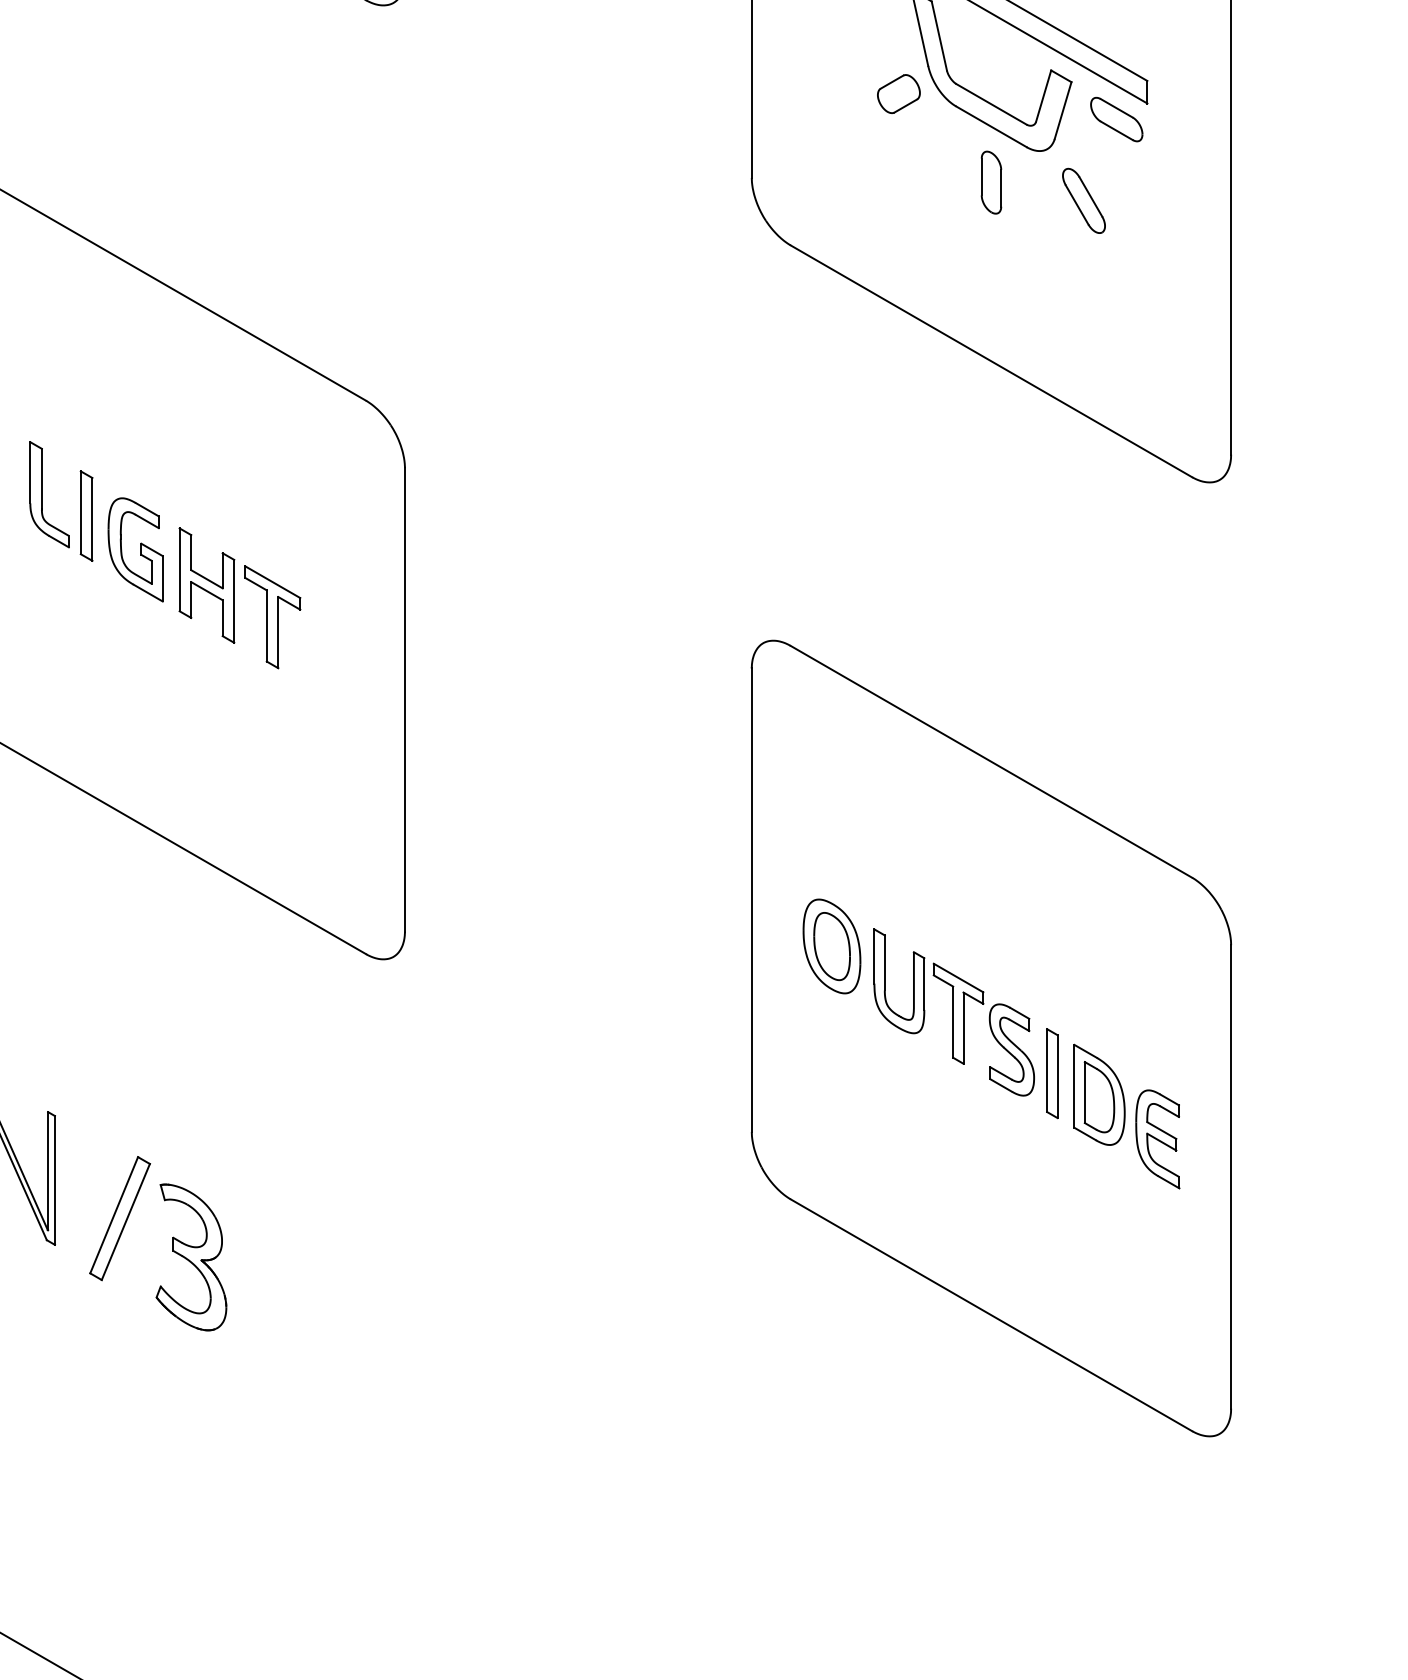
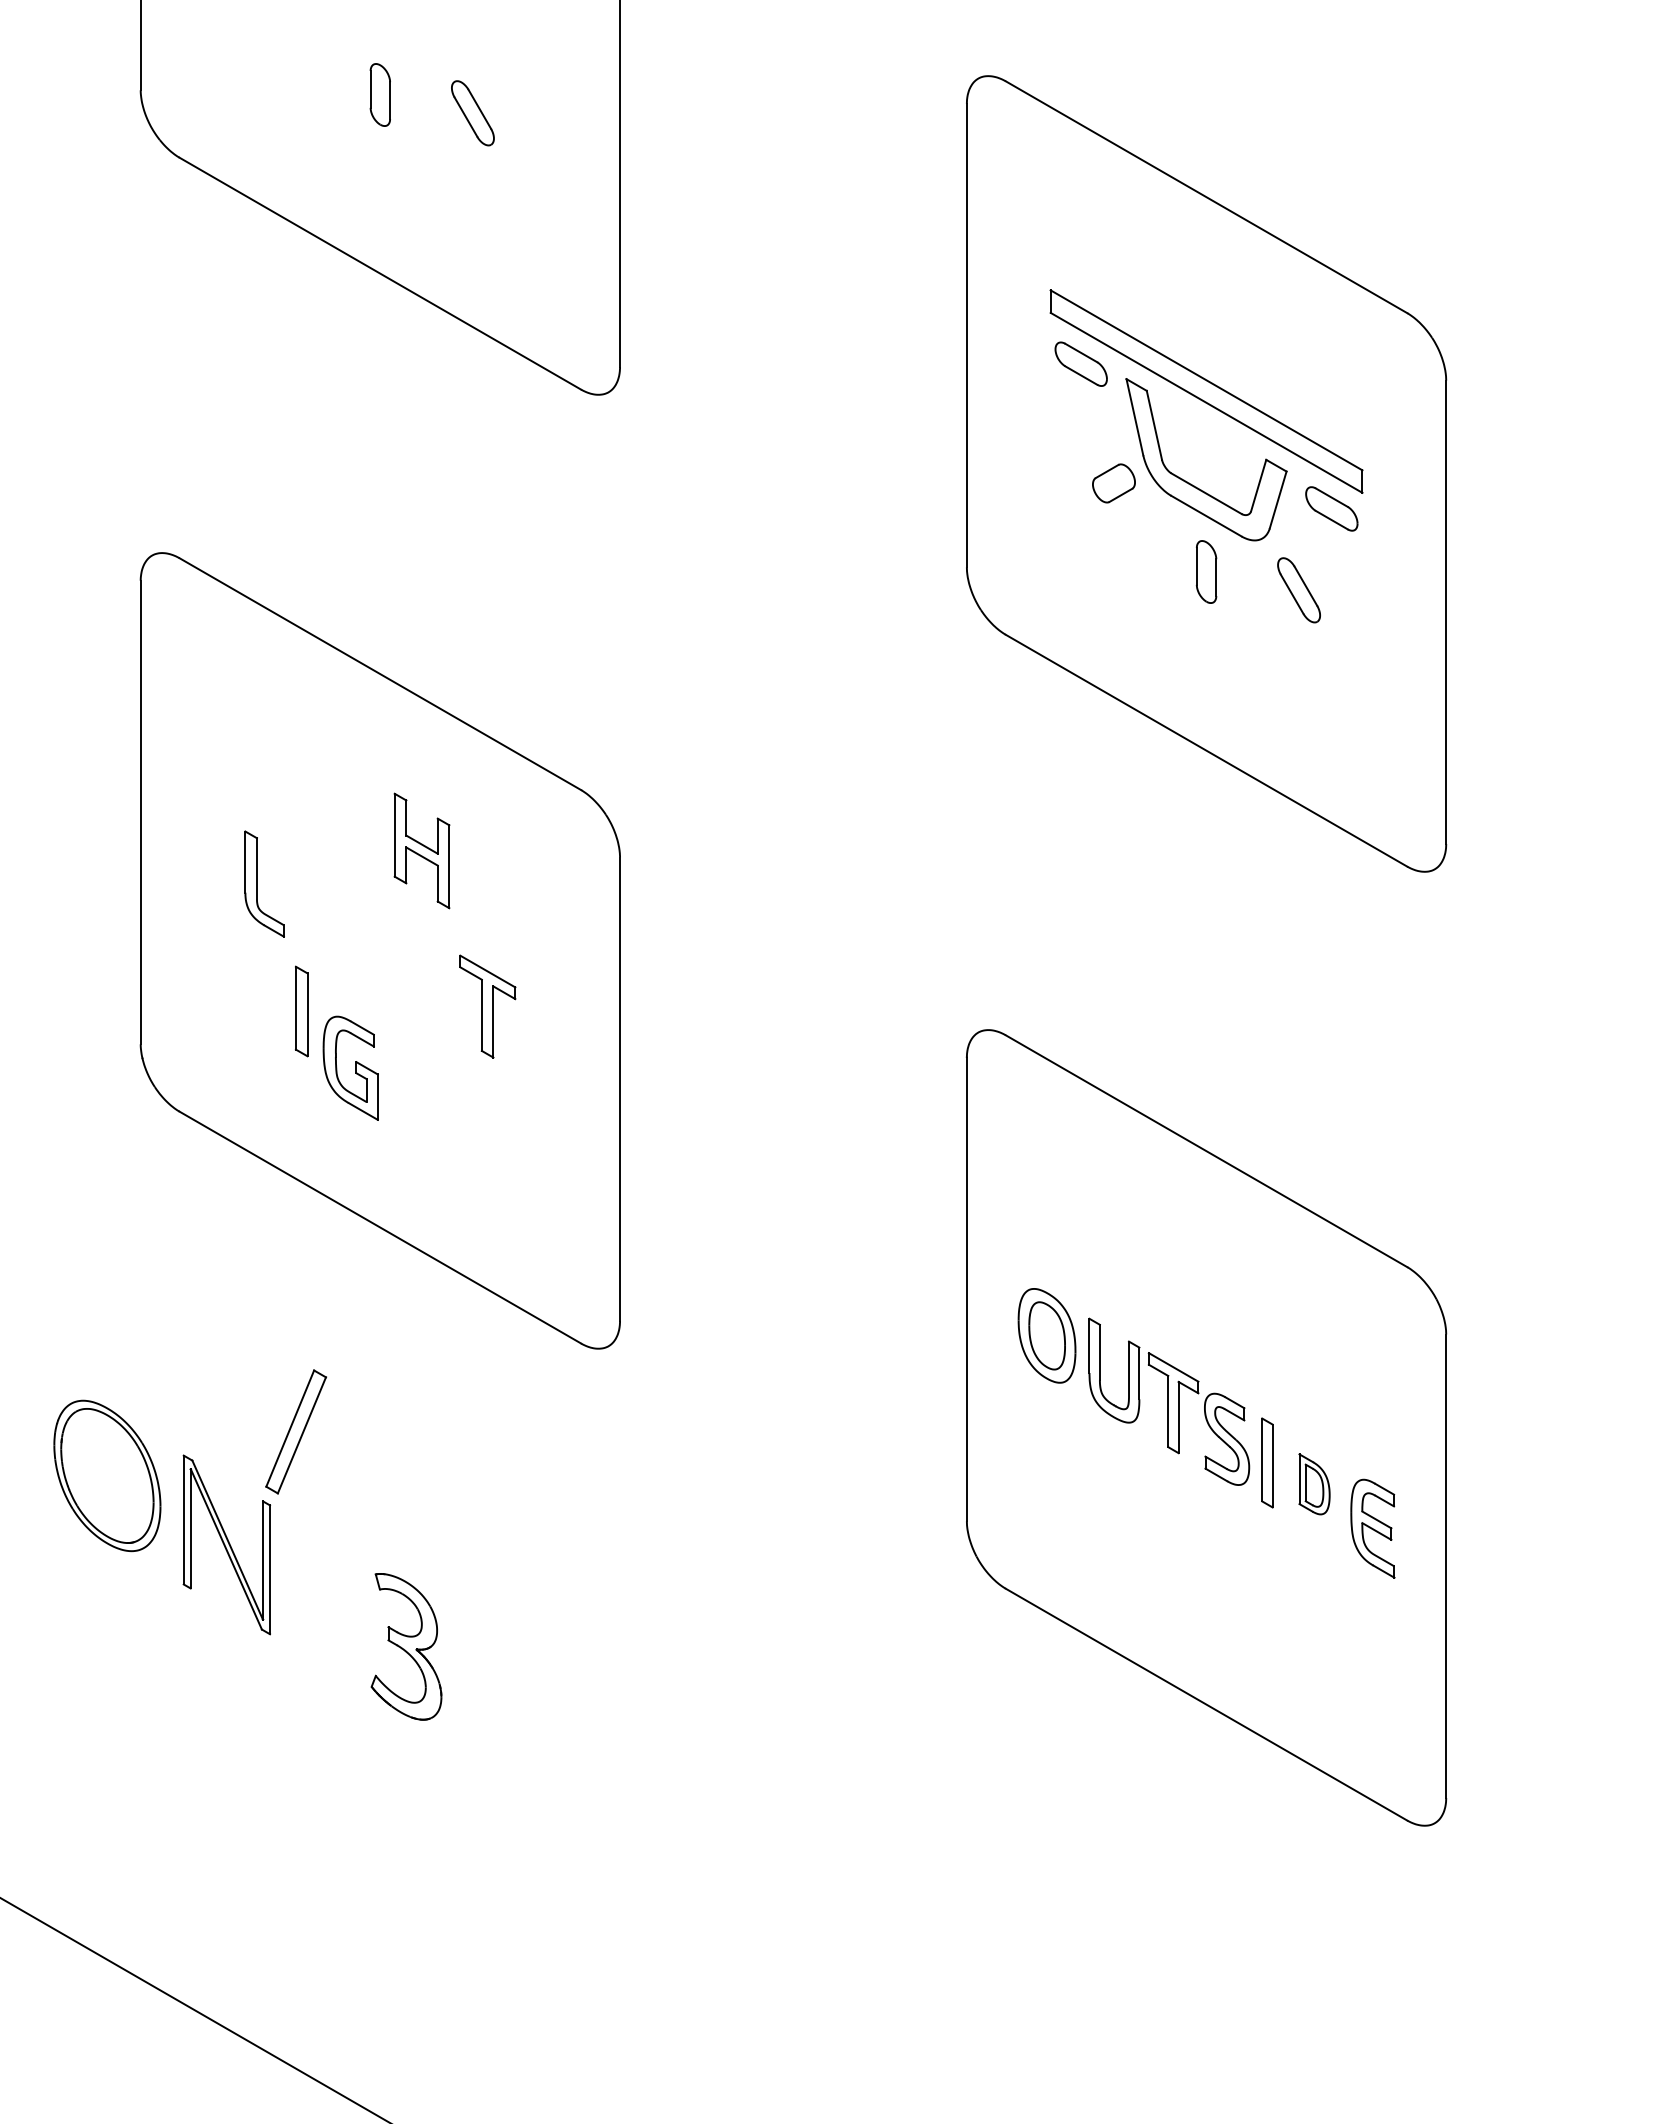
part: (86, 516) -> (301, 1011), moved
part: (135, 549) -> (350, 1067), moved
part: (206, 585) -> (421, 850), moved
part: (1099, 1095) -> (1314, 1484), size x0.6
part: (119, 1218) -> (295, 1431), moved

